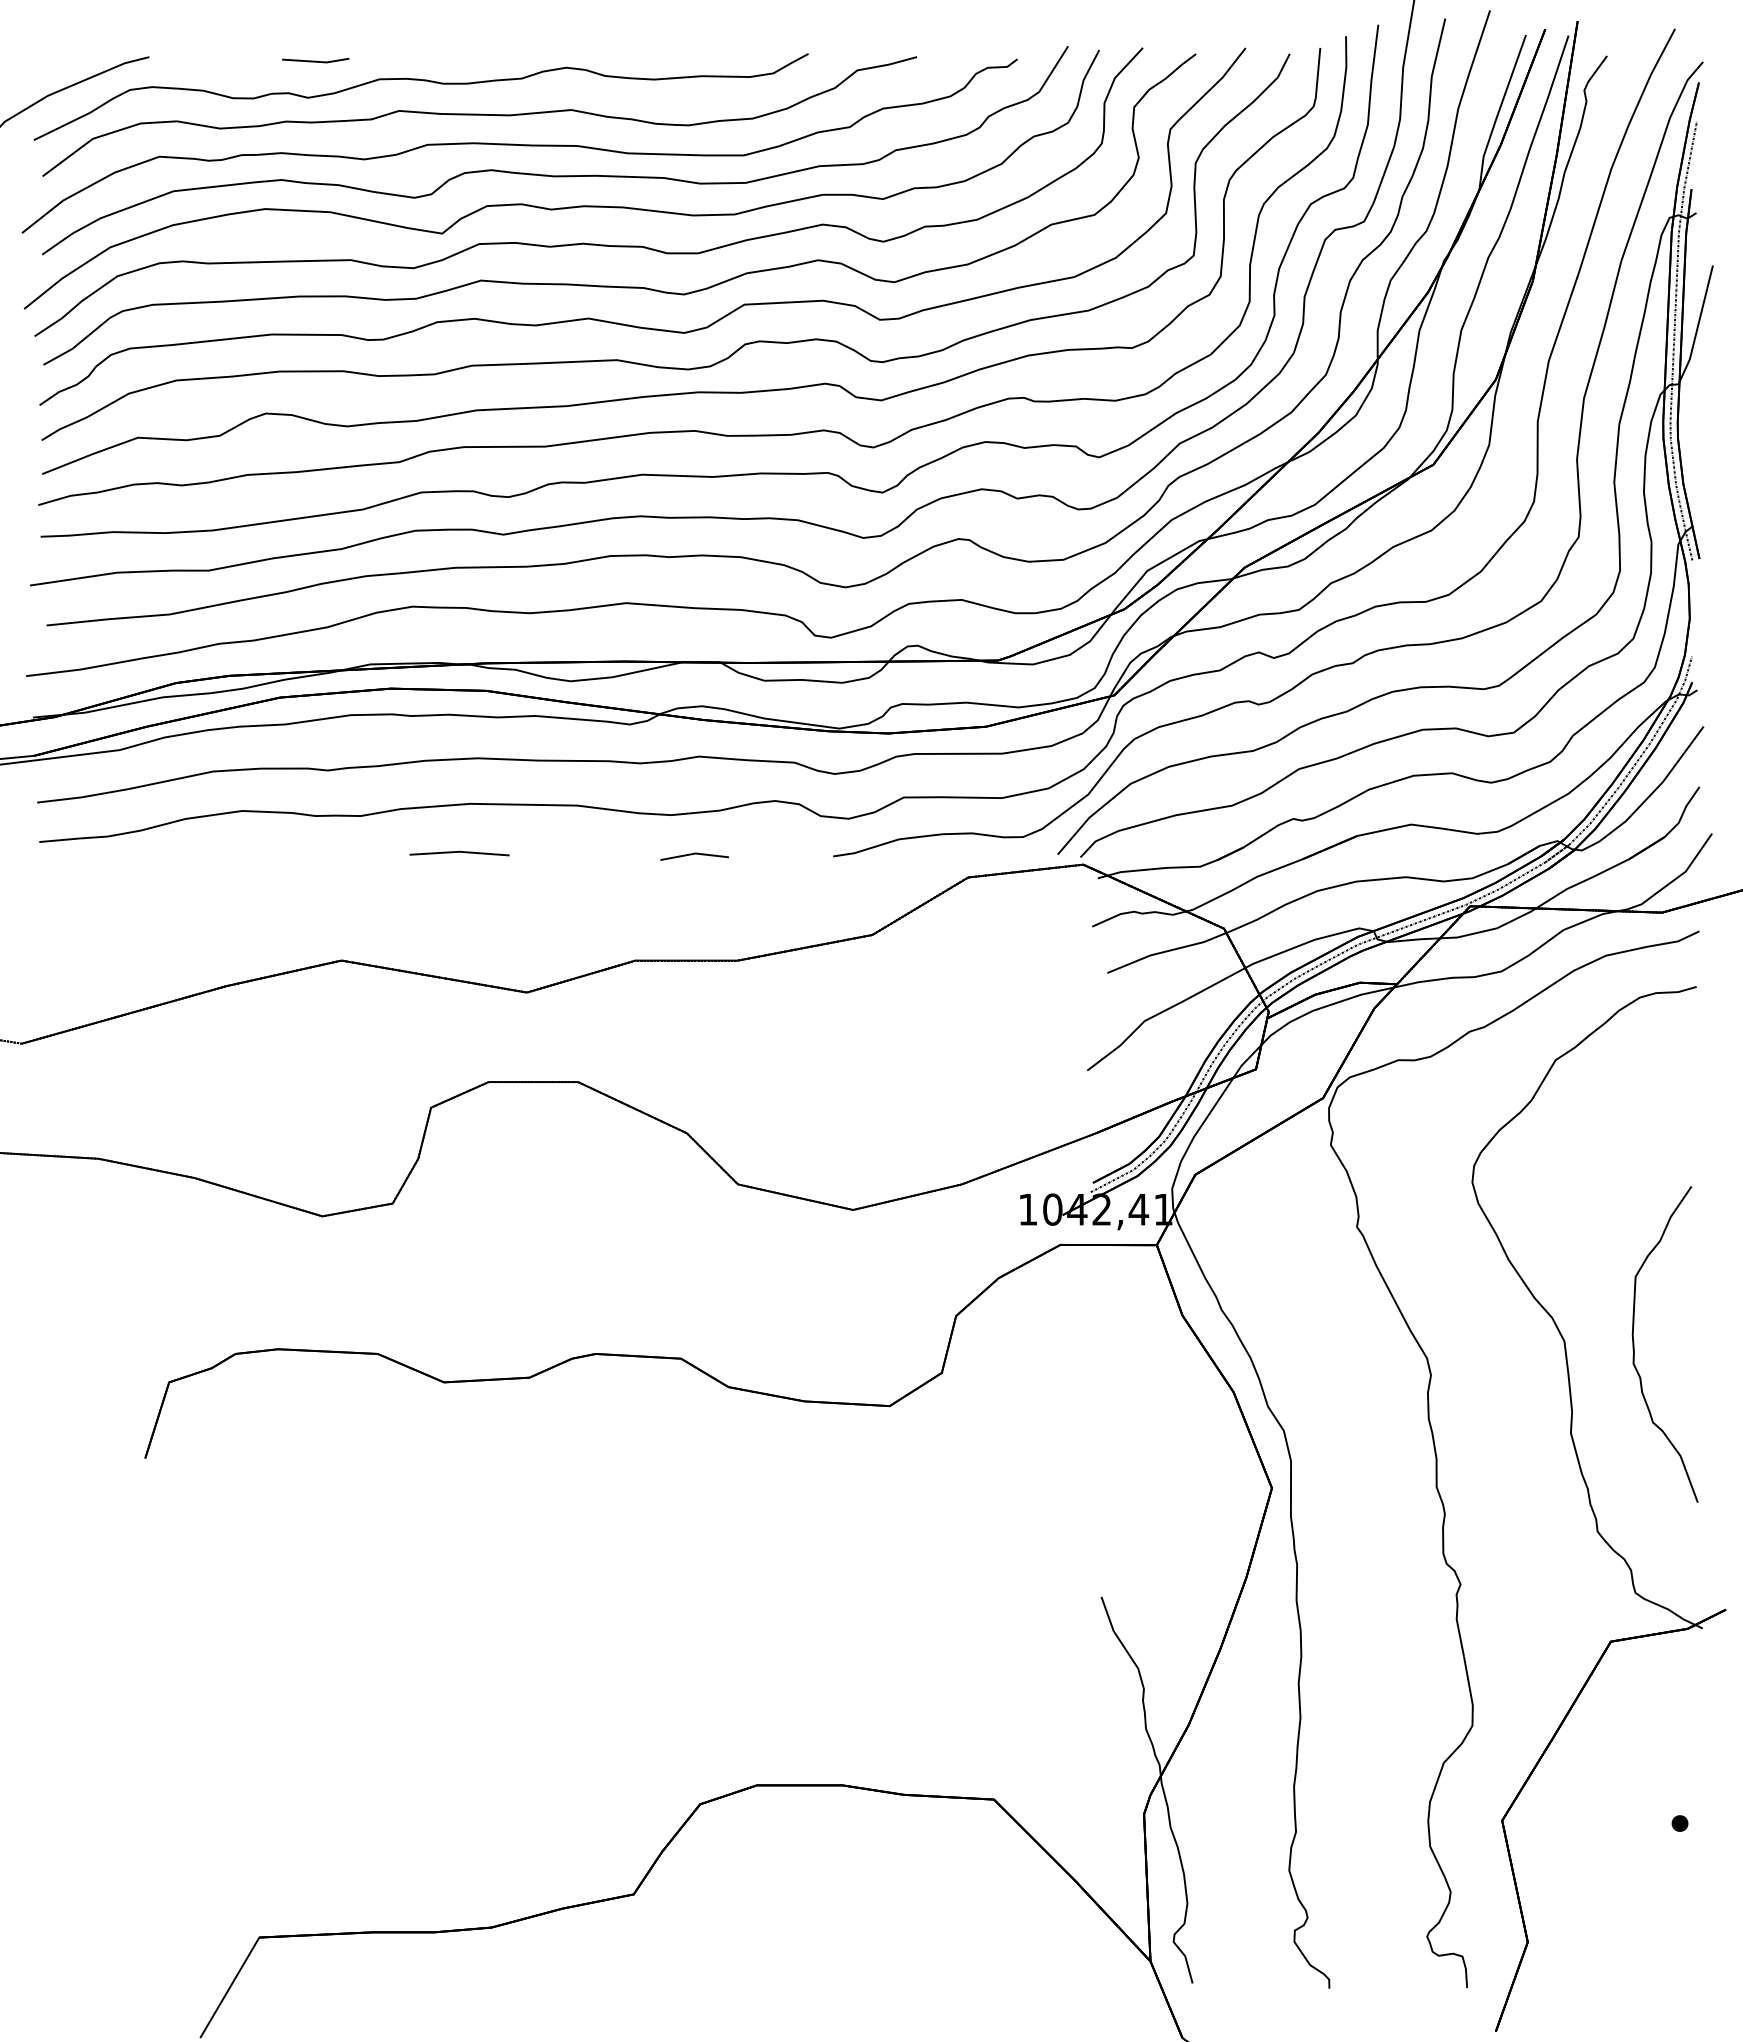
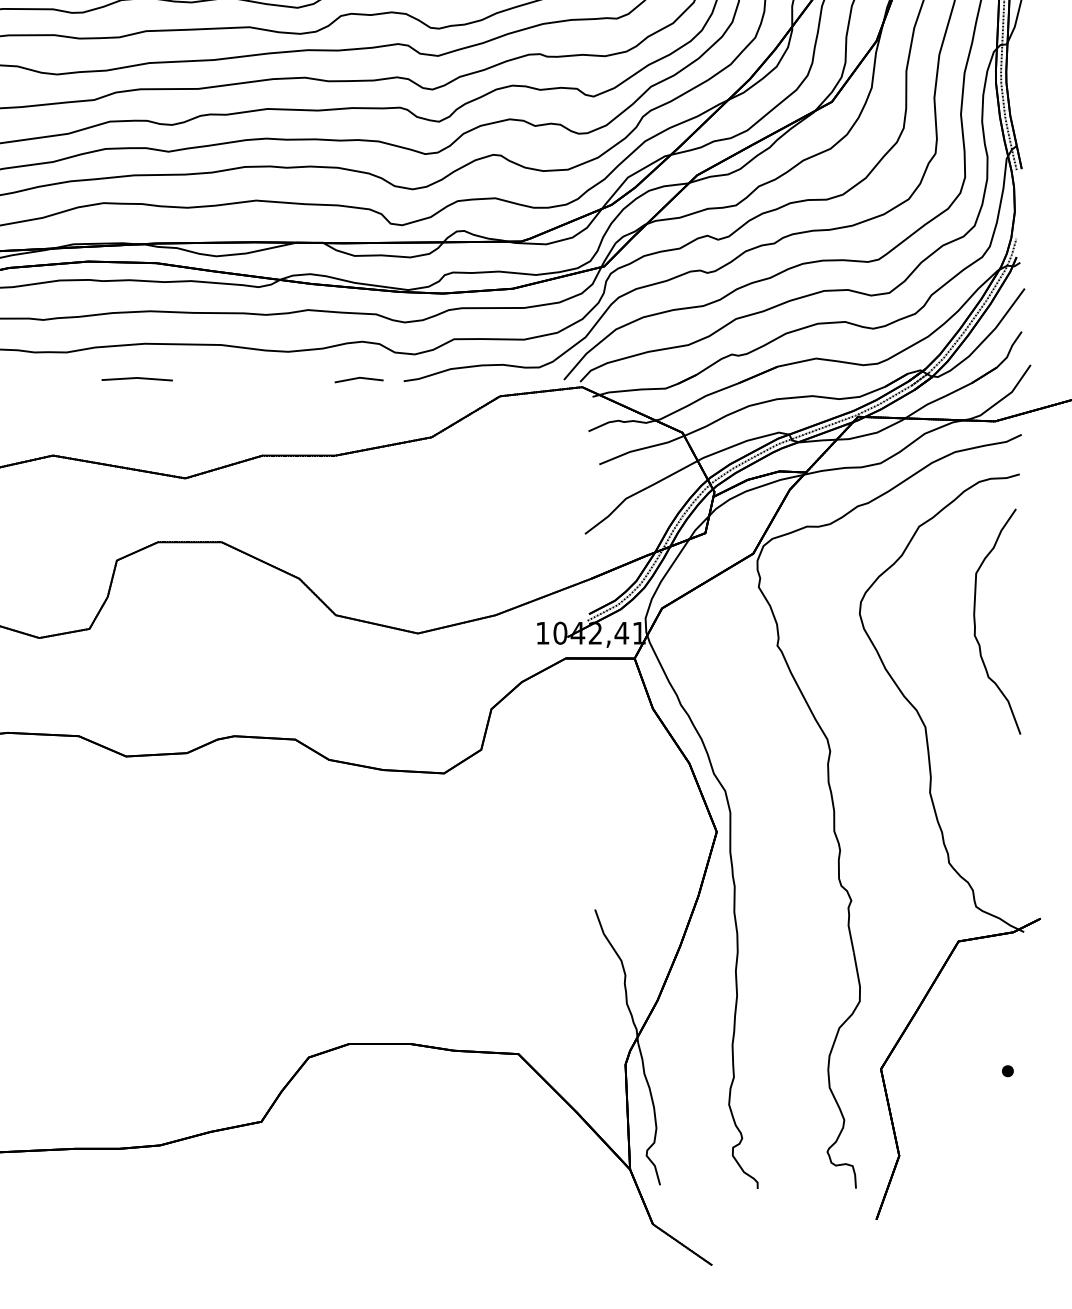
line: (694, 854) -> (359, 378), moved
curve: (1634, 1344) -> (975, 621), moved

